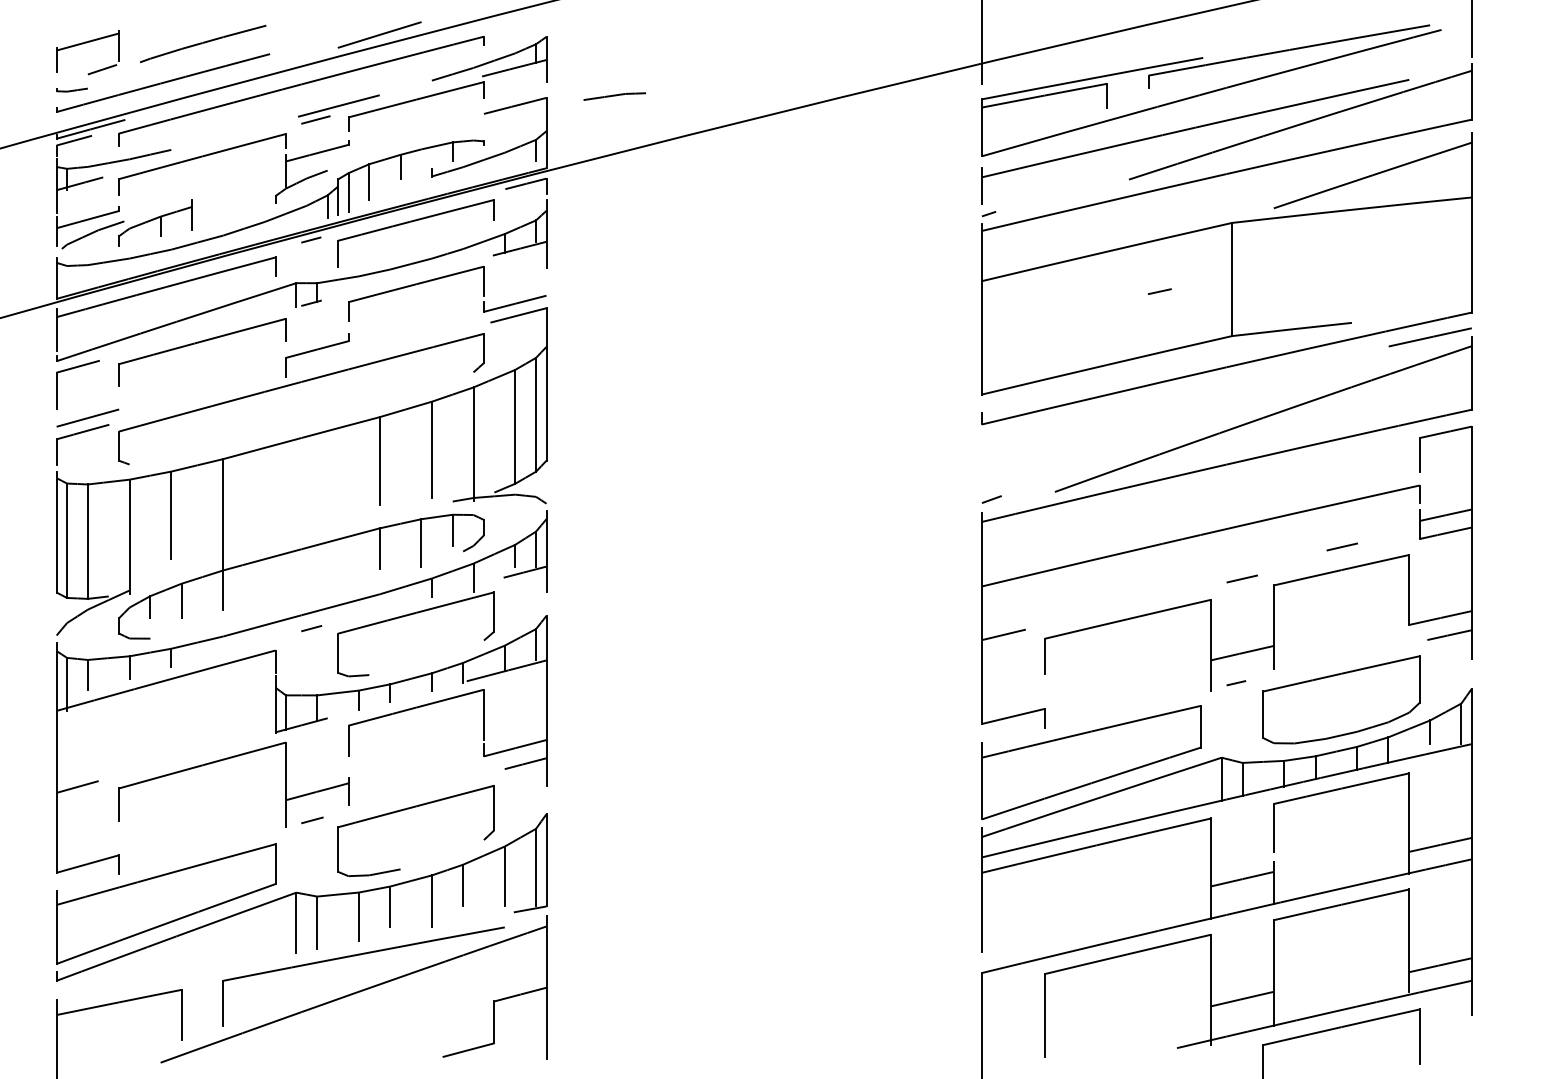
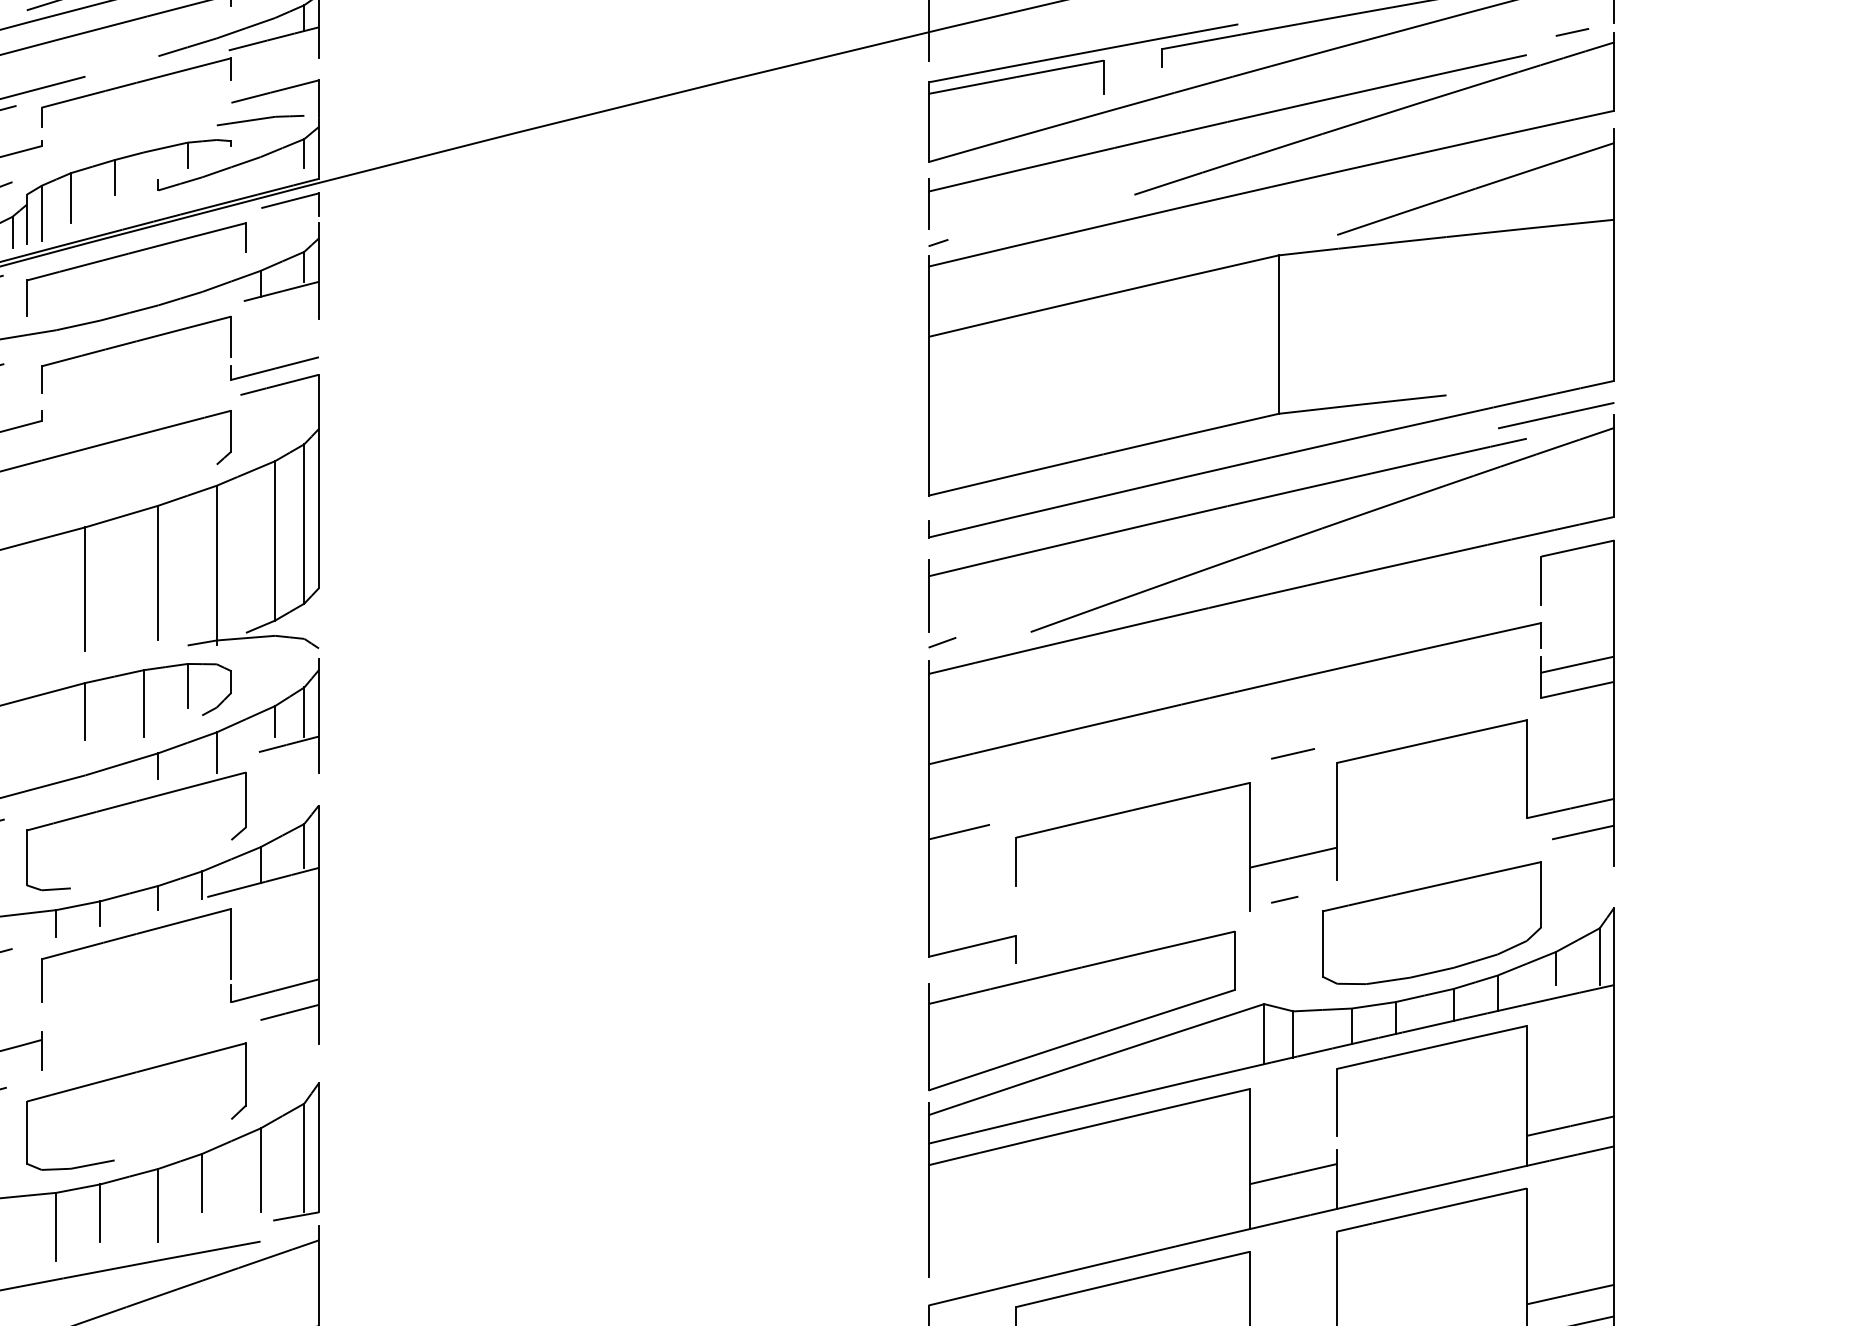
part: (614, 96) -> (260, 120), moved
line: (1159, 291) -> (1571, 32), moved
part: (1190, 404) -> (1220, 509), added
line: (1341, 546) -> (1431, 708), removed

